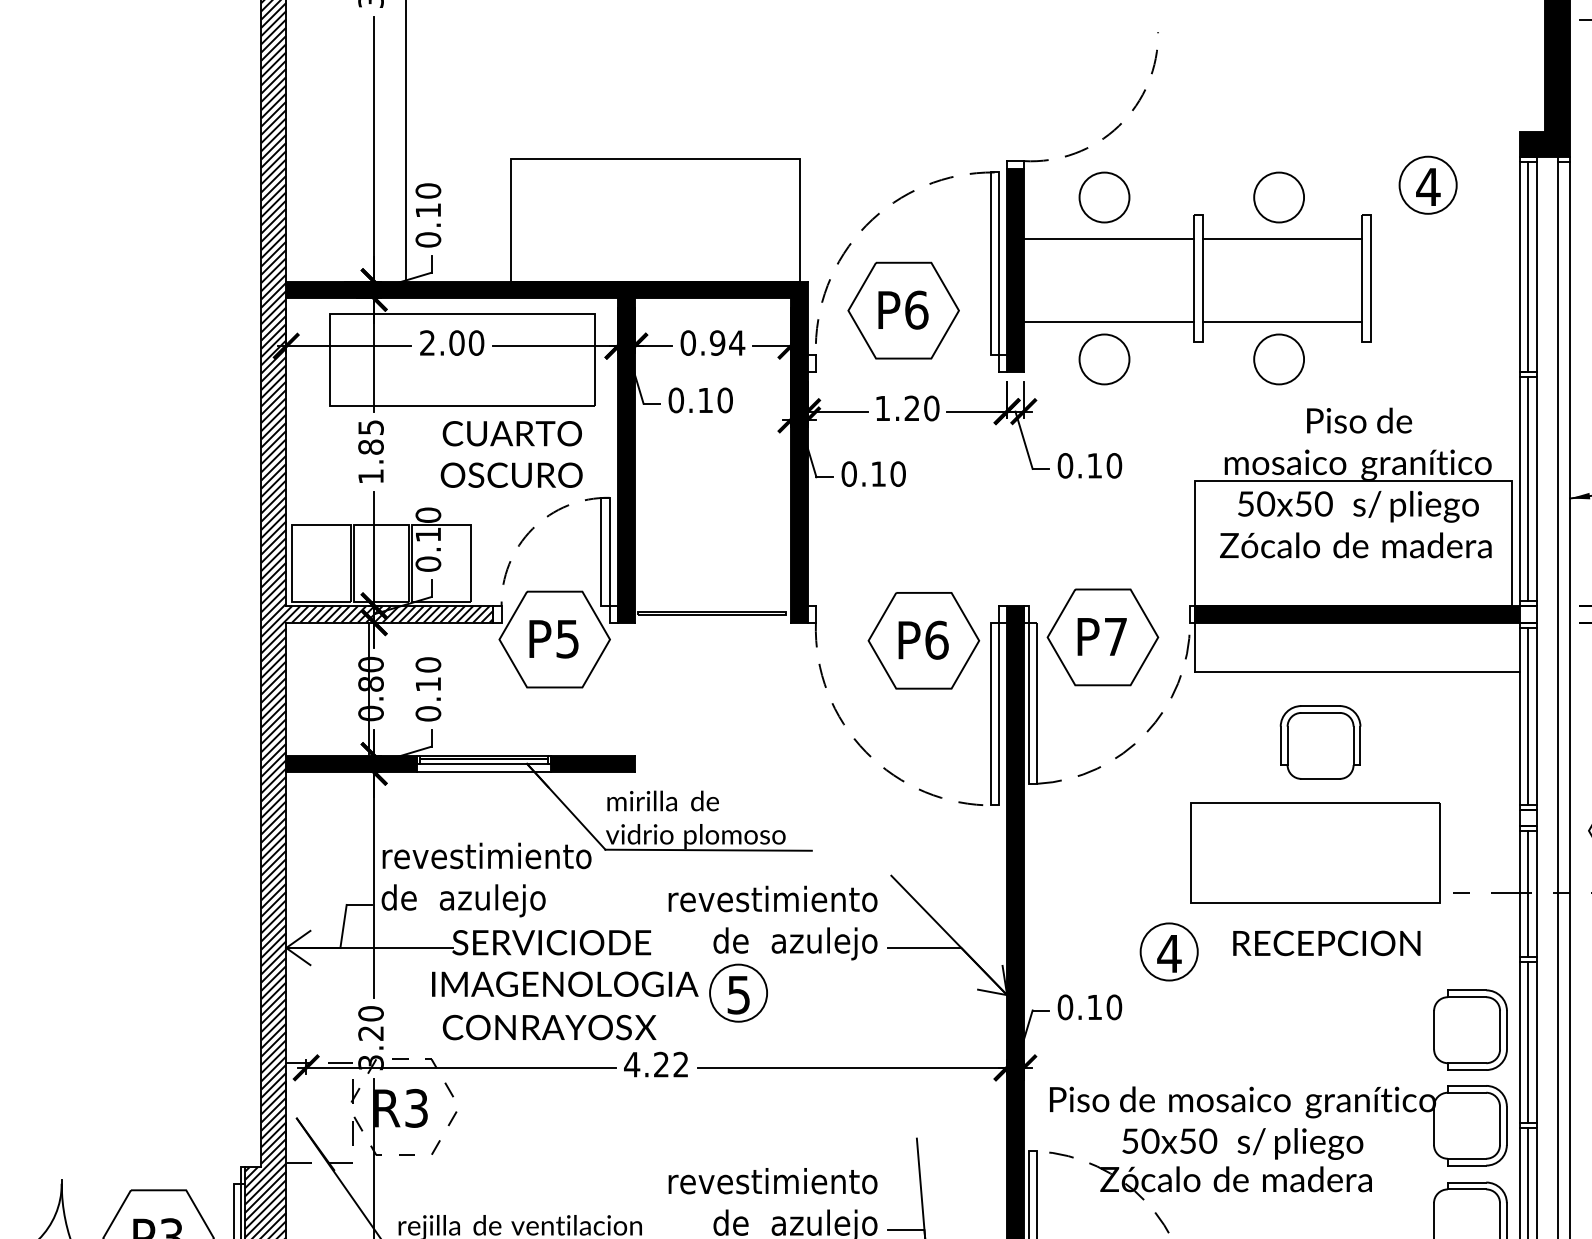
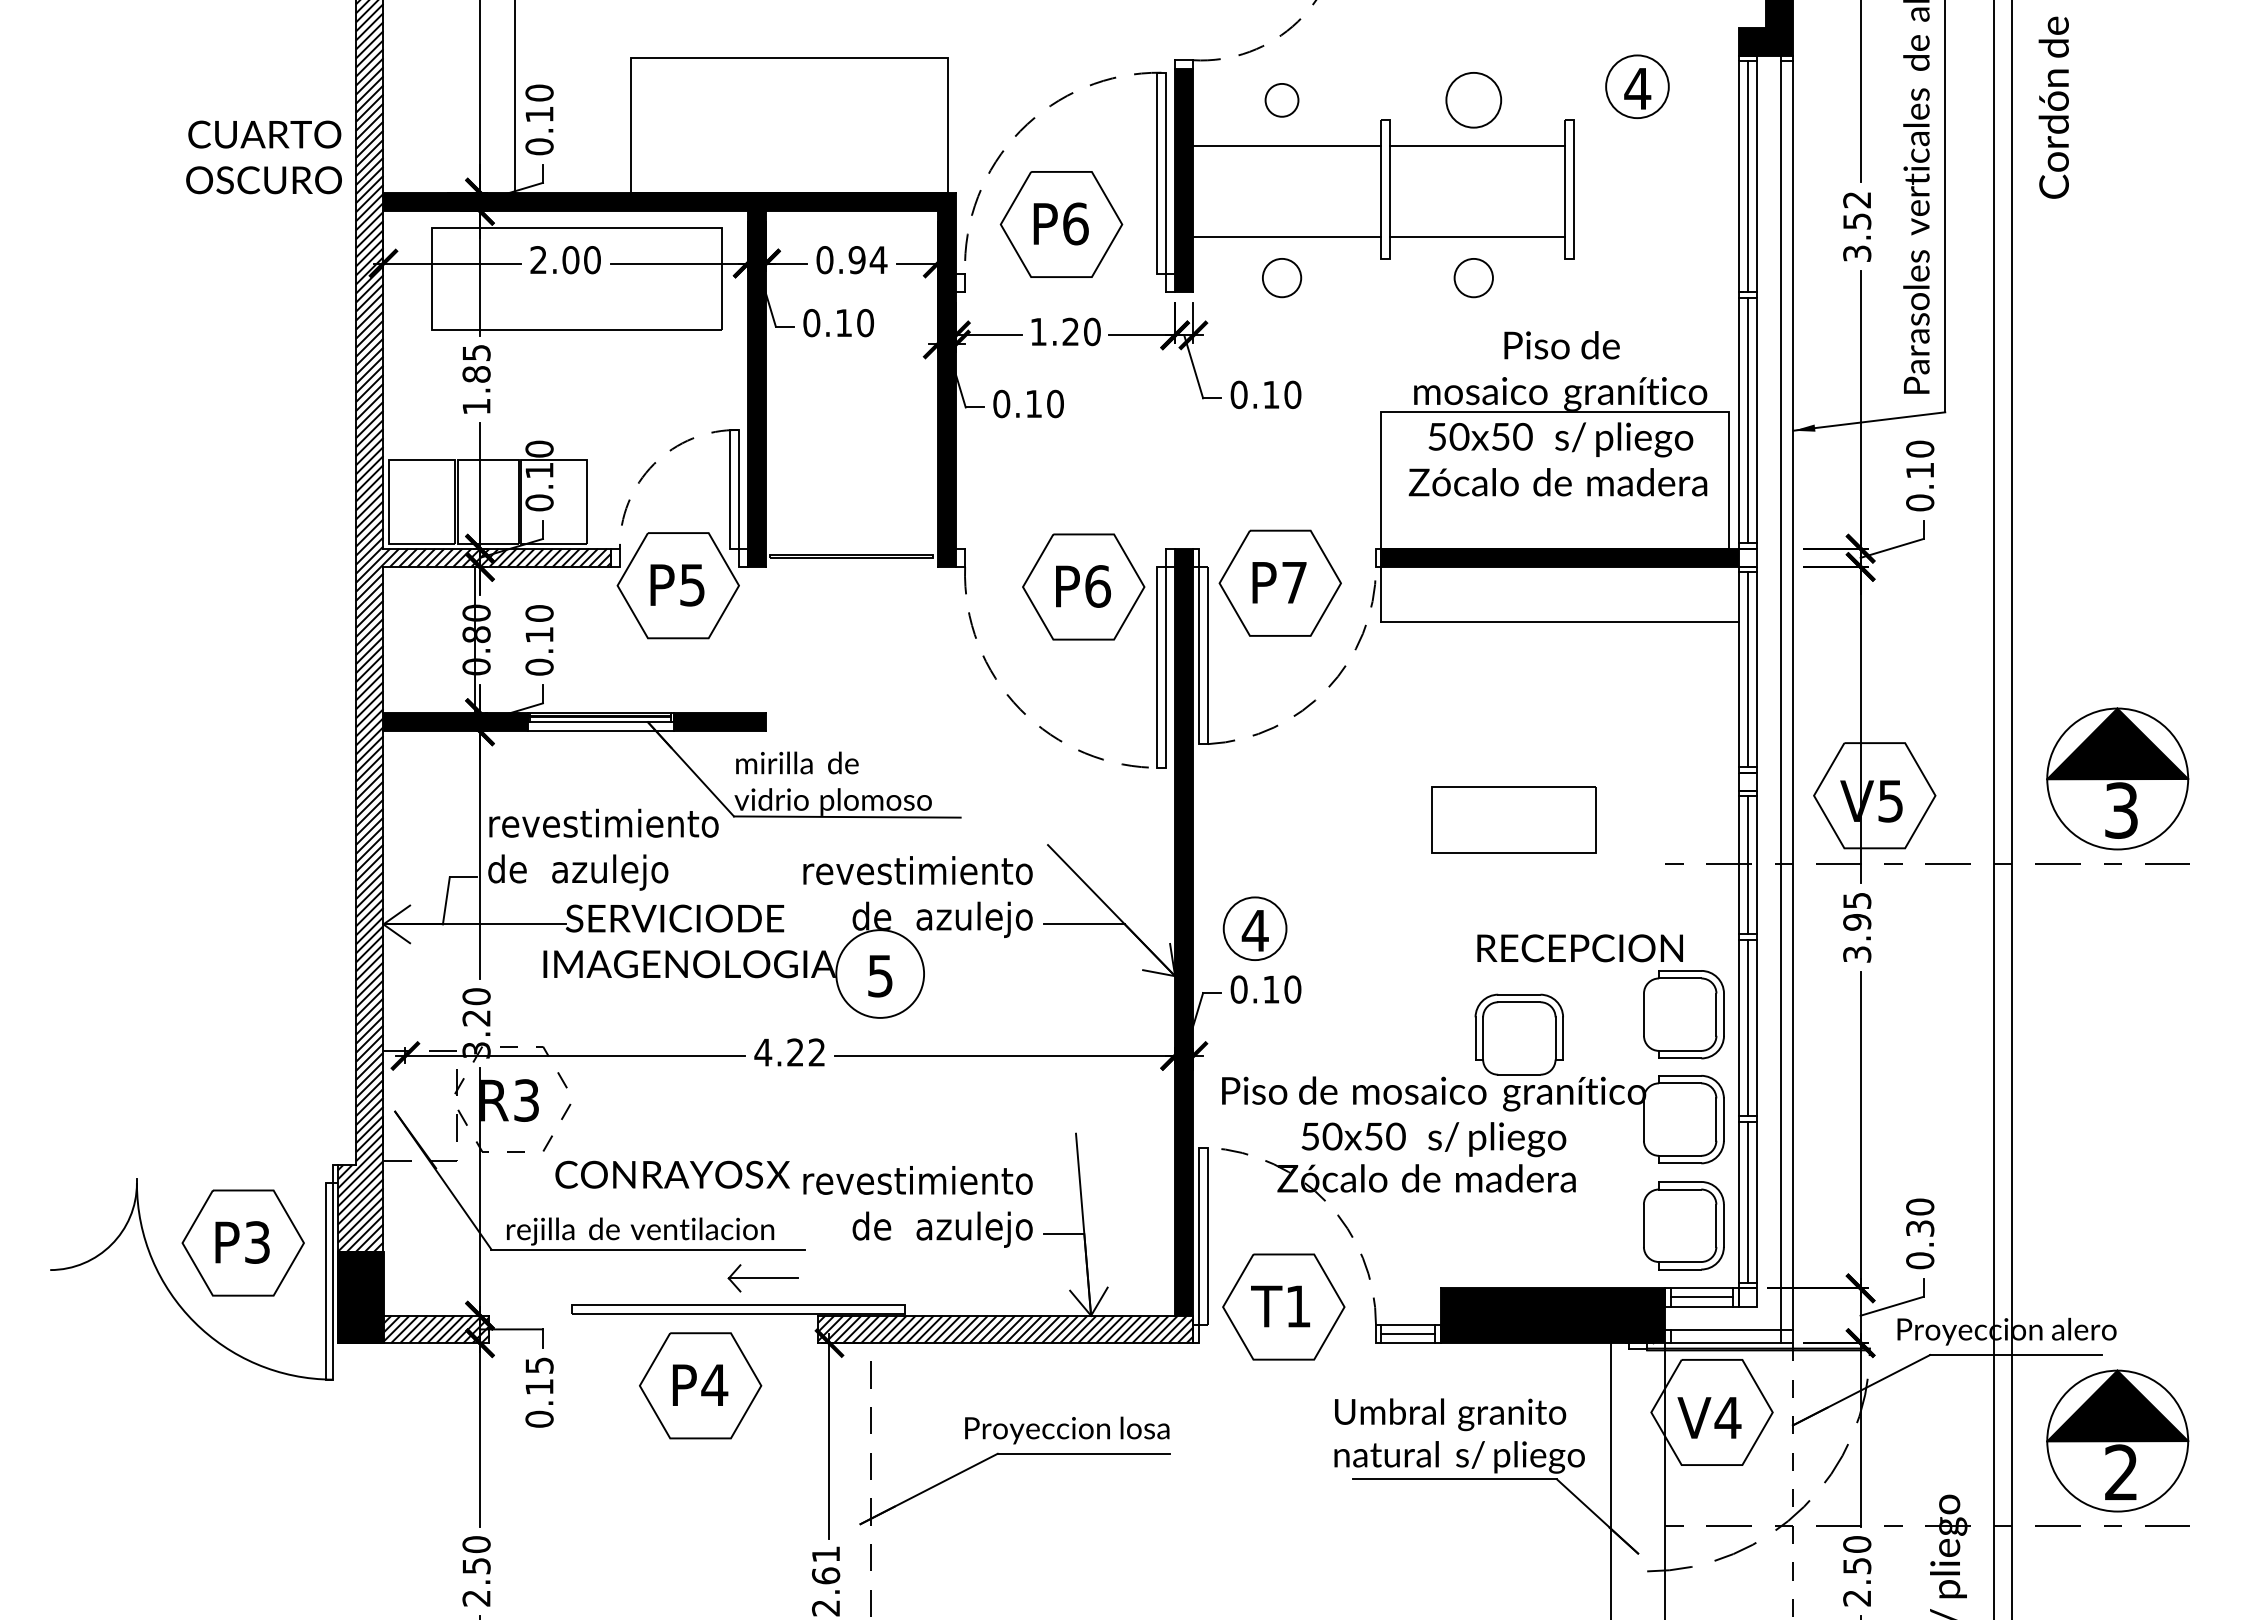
circle: (1104, 197) -> (1281, 100), size x0.6
circle: (1104, 358) -> (1281, 277), size x0.7
circle: (1278, 358) -> (1473, 277), size x0.7
text: (511, 454) -> (263, 157), moved
part: (1319, 742) -> (1518, 1034), moved
part: (1315, 852) -> (1513, 819), size x0.6
text: (1326, 943) -> (1579, 948), moved
part: (1168, 951) -> (1254, 928), moved
circle: (737, 992) -> (879, 973), size x1.4
text: (549, 1027) -> (672, 1174), moved

